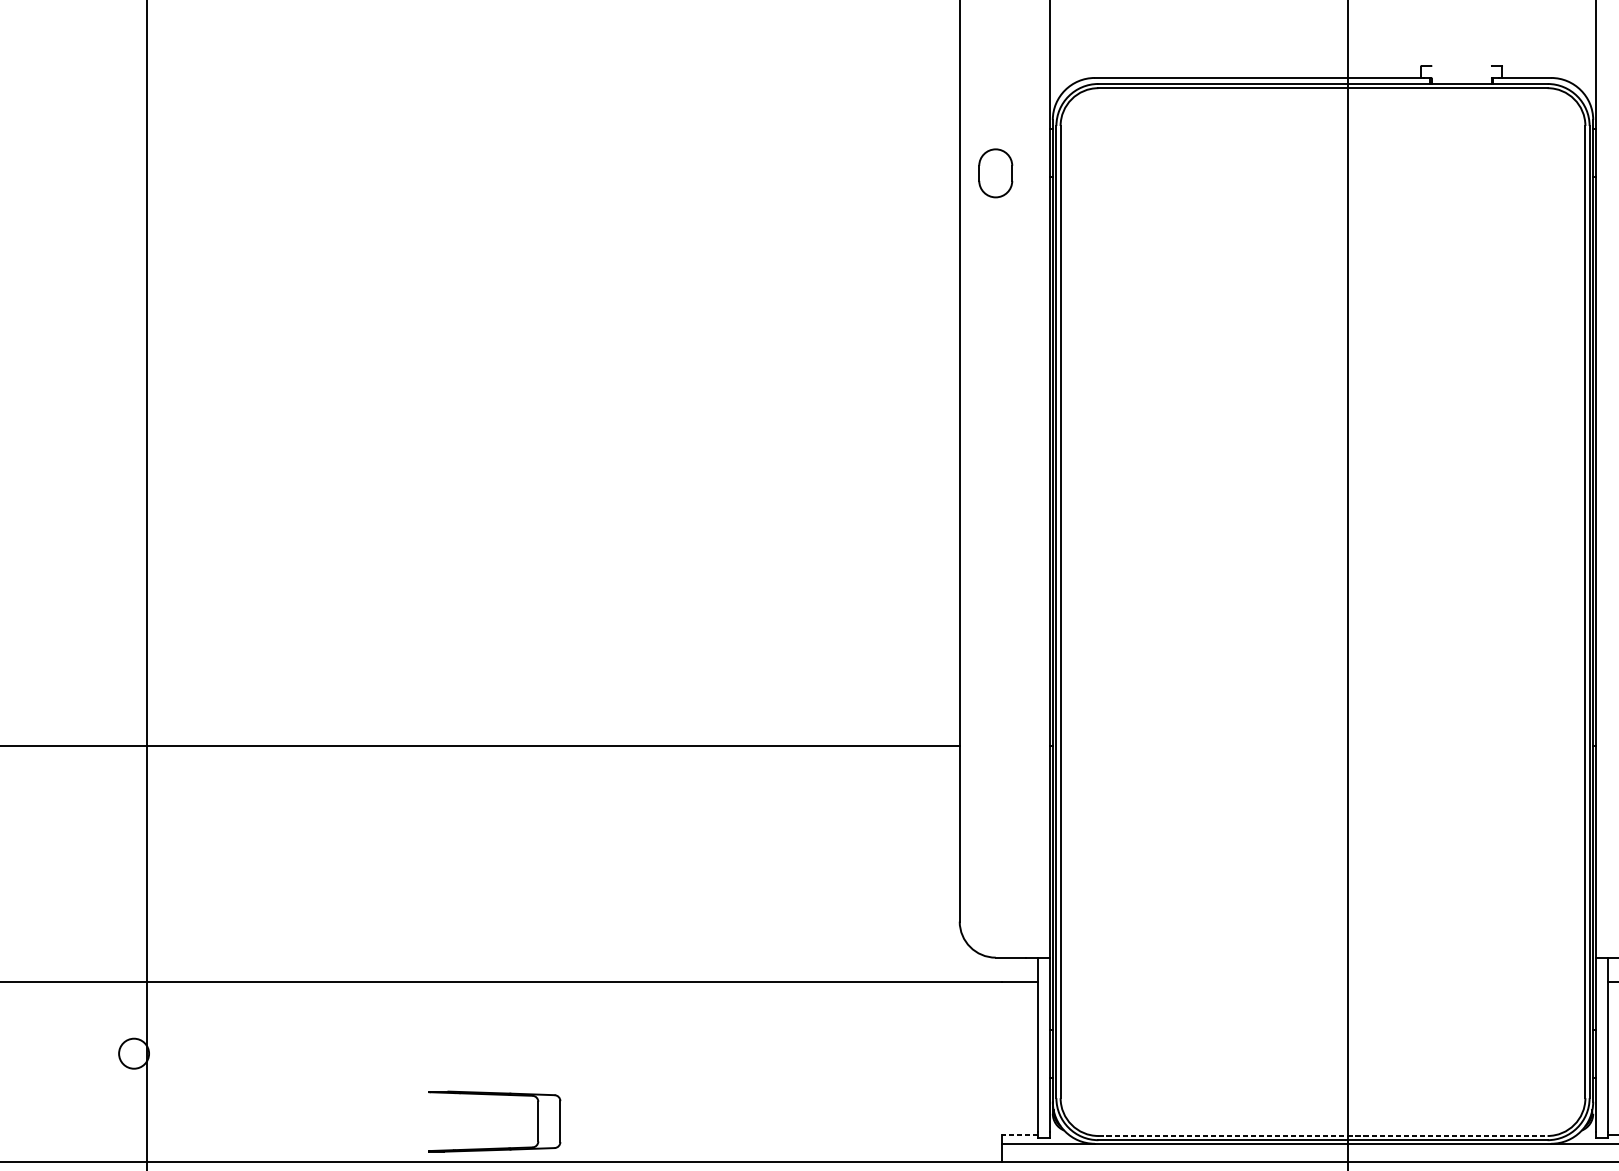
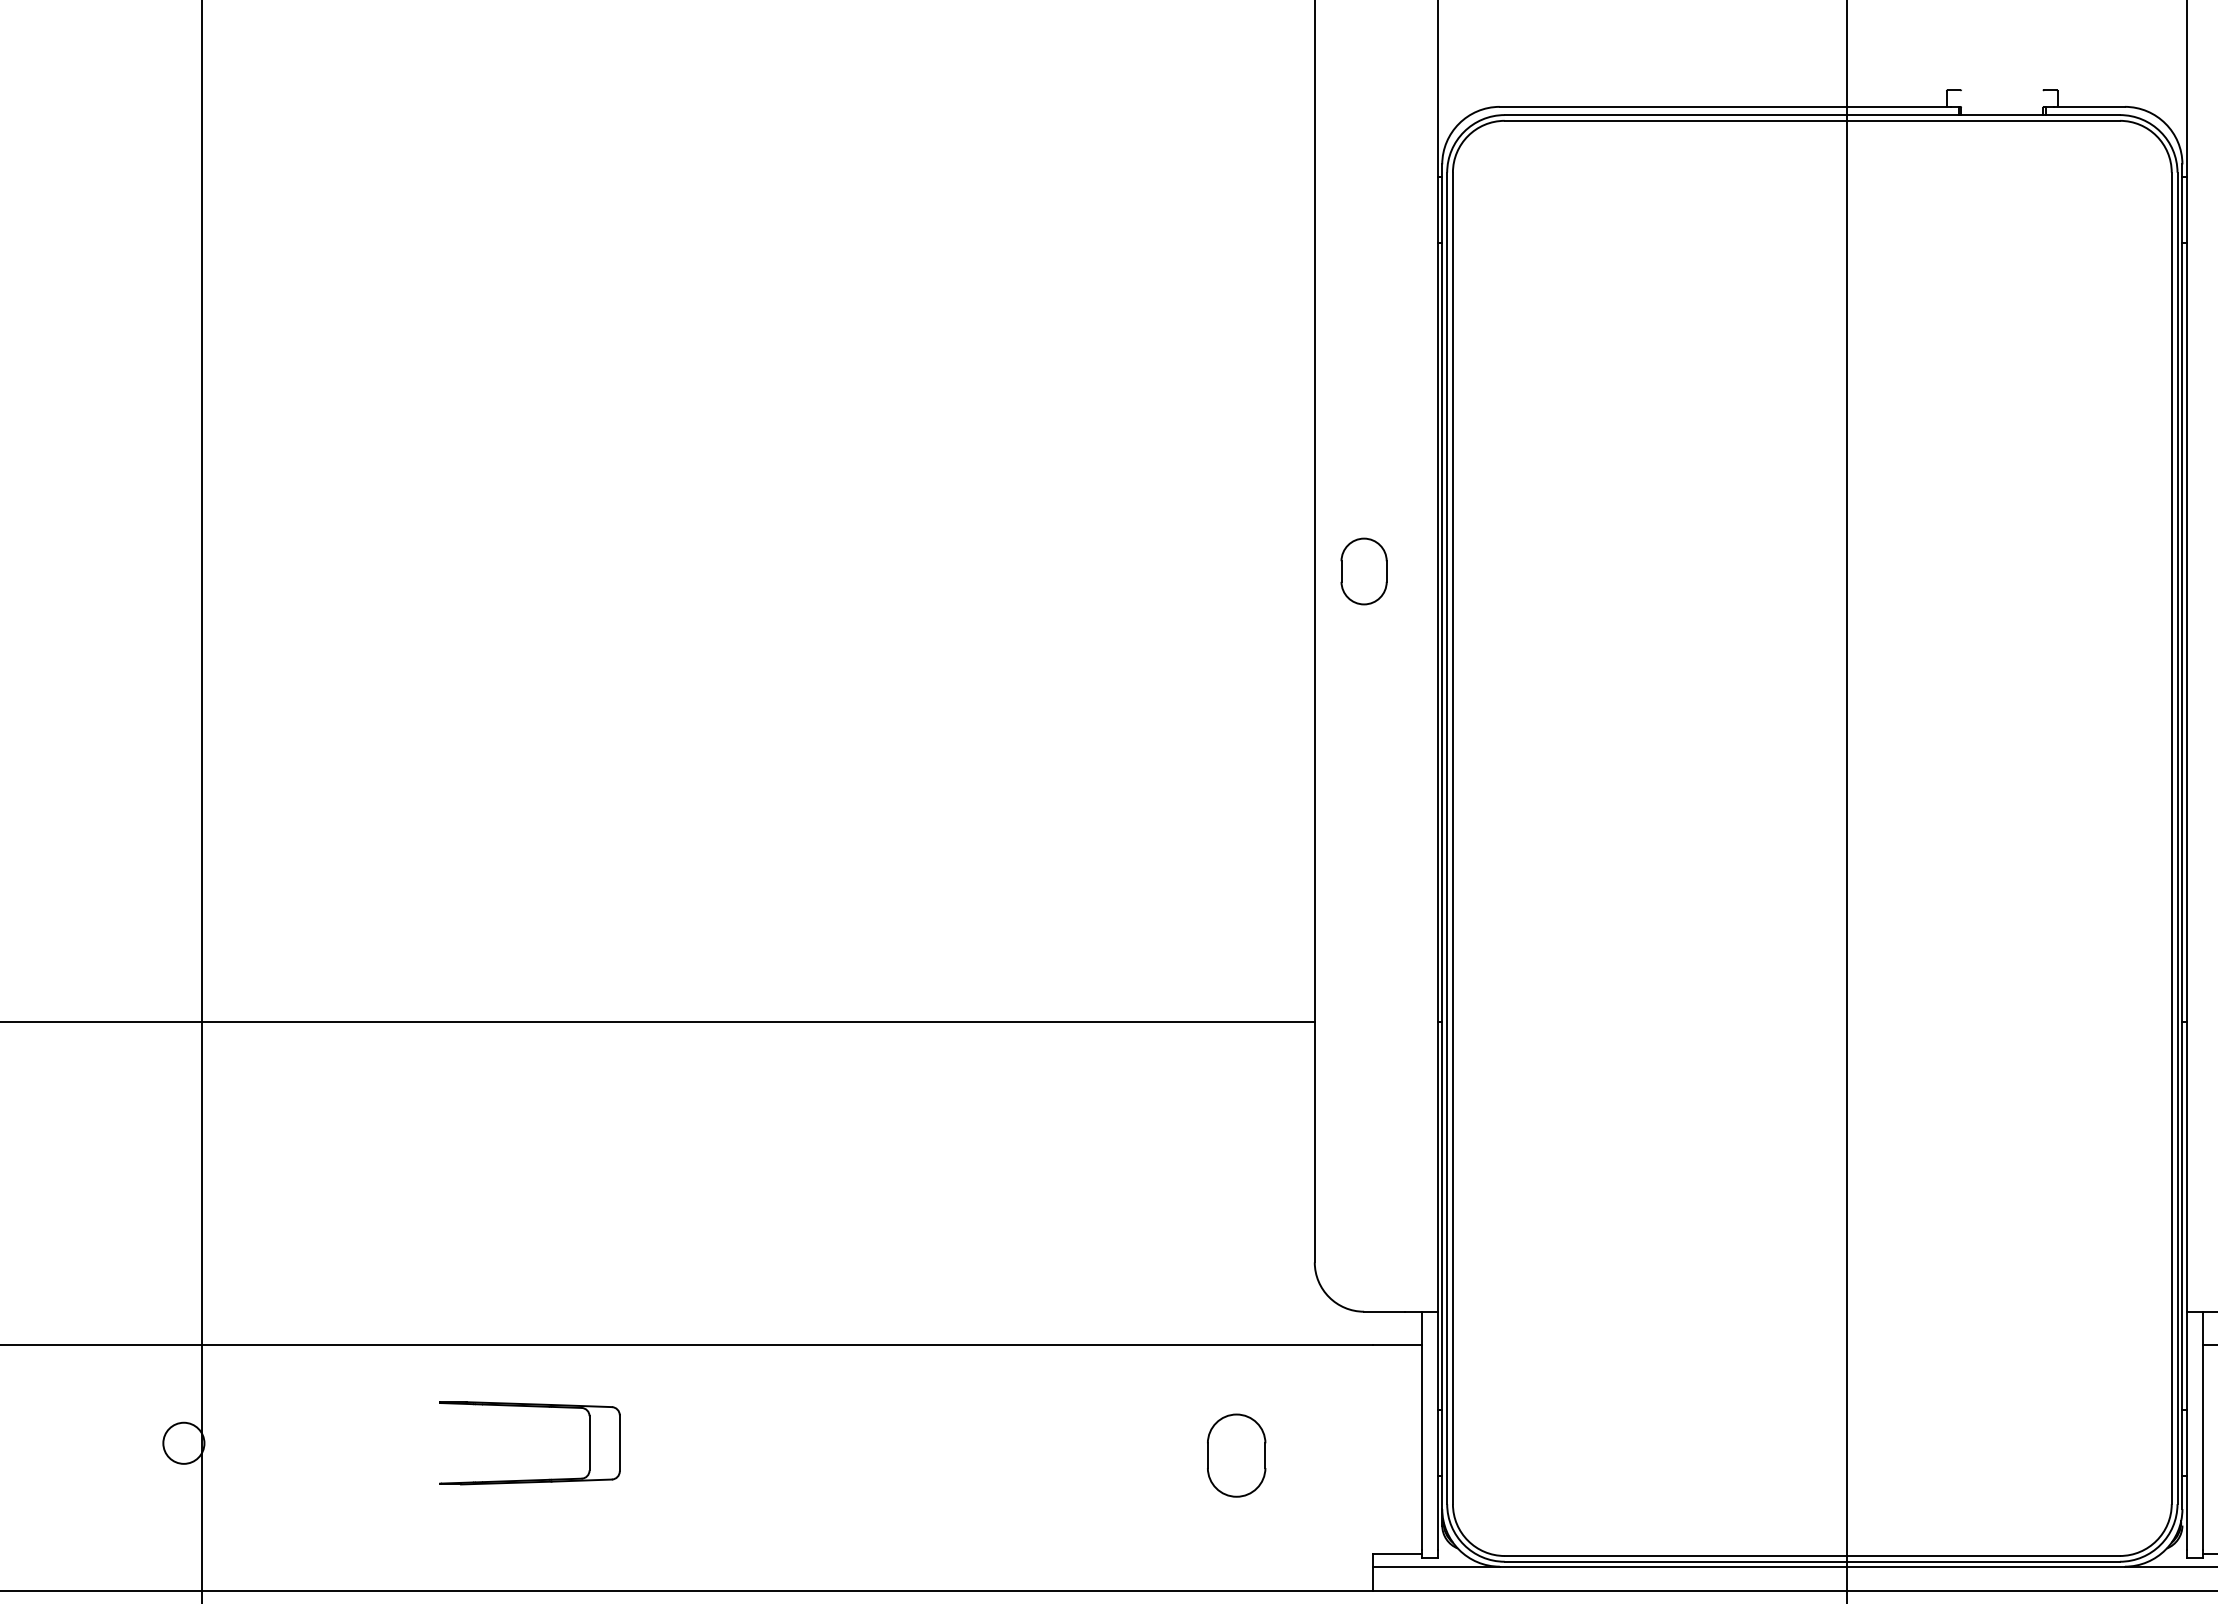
part: (995, 173) -> (1363, 571), moved
part: (902, 1062) -> (1236, 1455), added
line: (1019, 1134) -> (1396, 1554), dashed -> solid
line: (1323, 1136) -> (1812, 1556), dashed -> solid
part: (494, 1148) -> (529, 1479), moved

